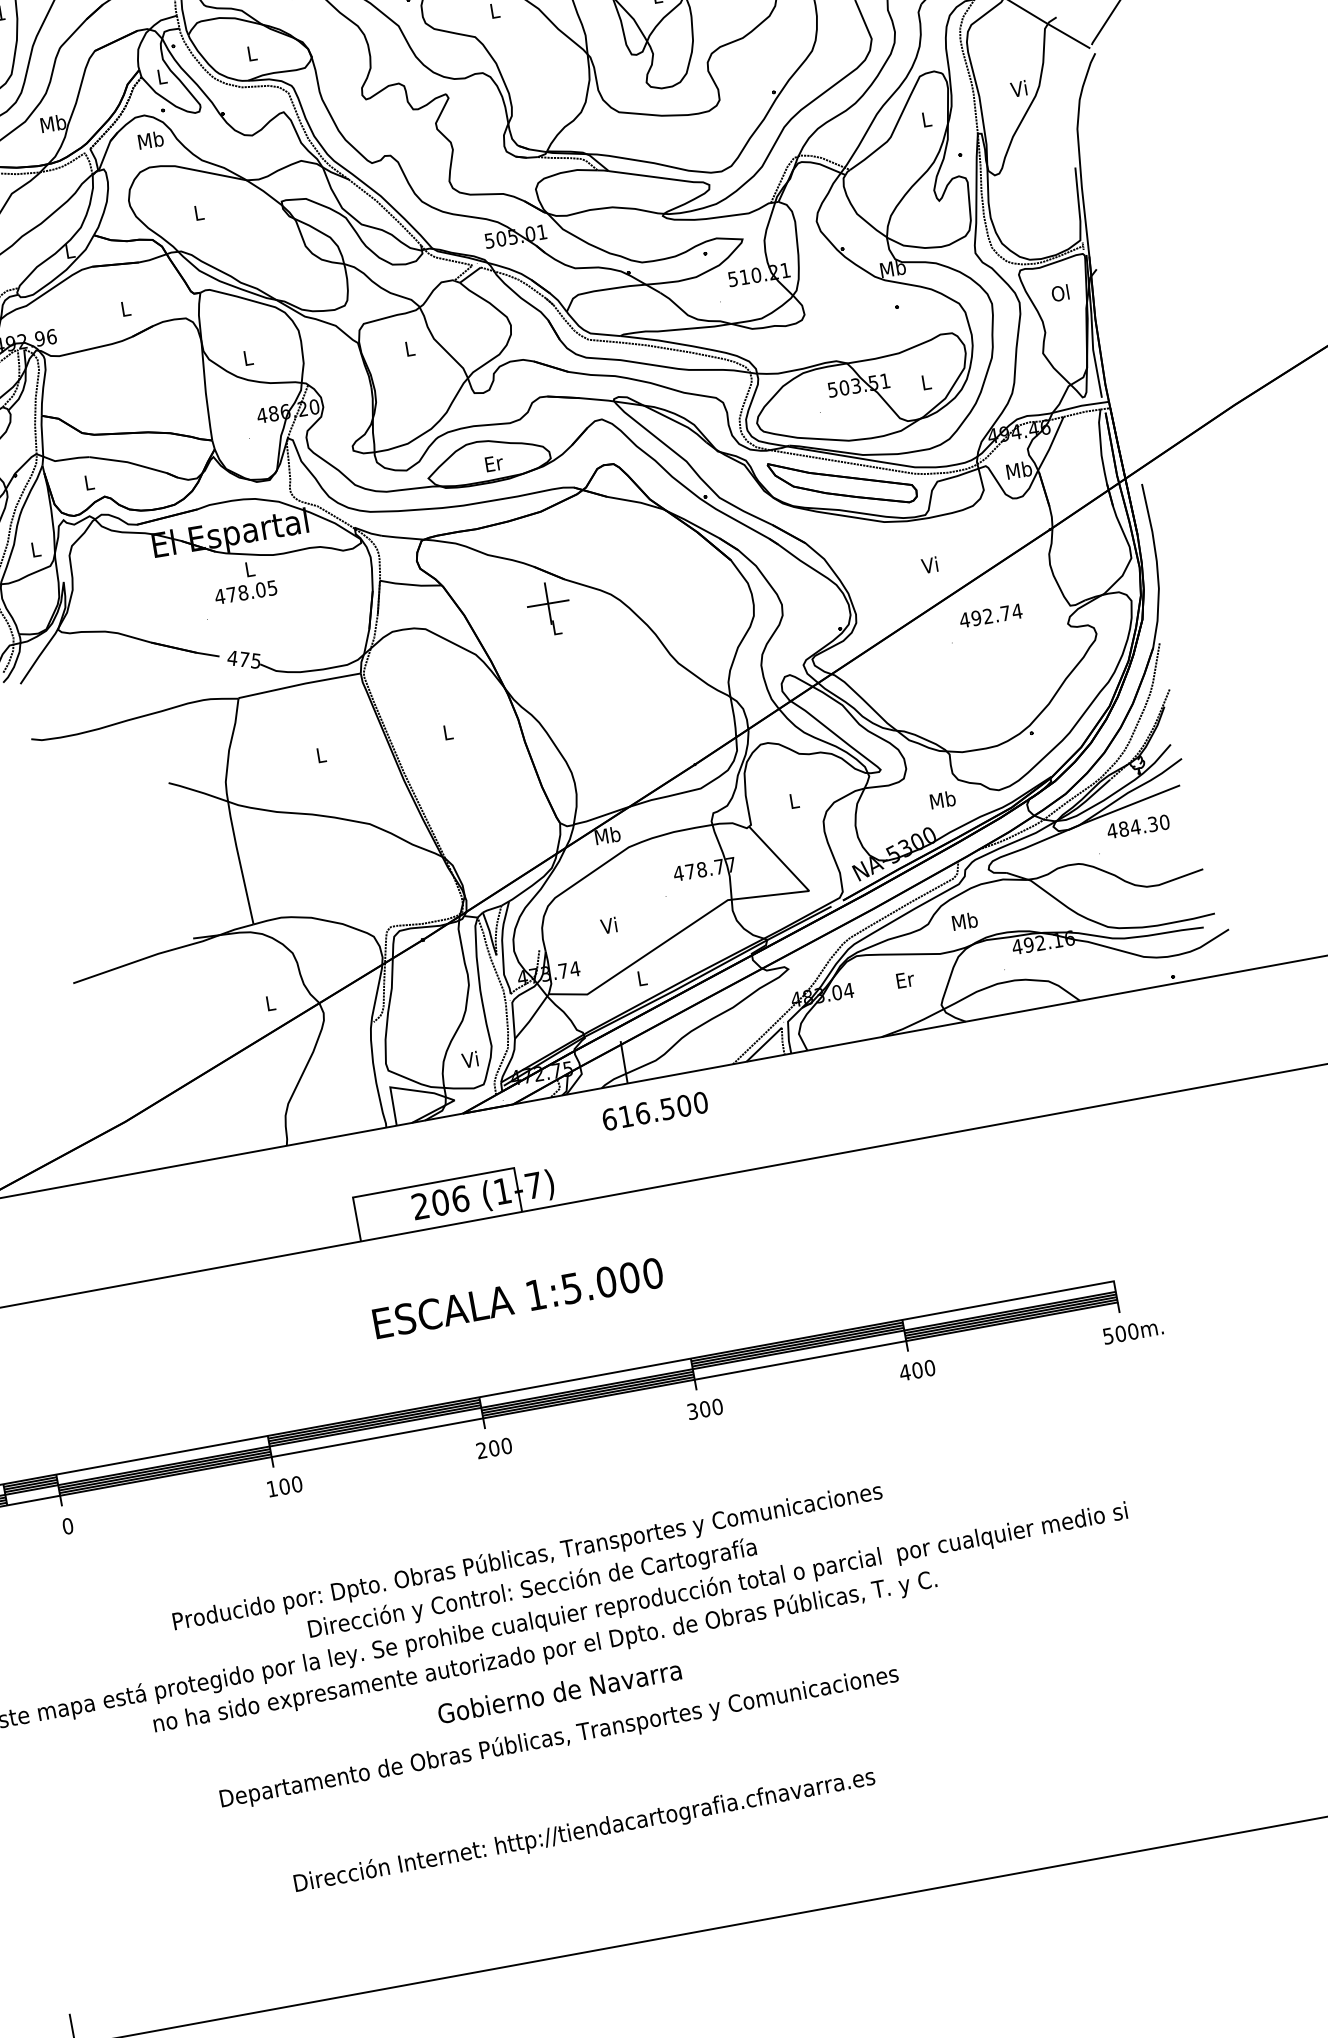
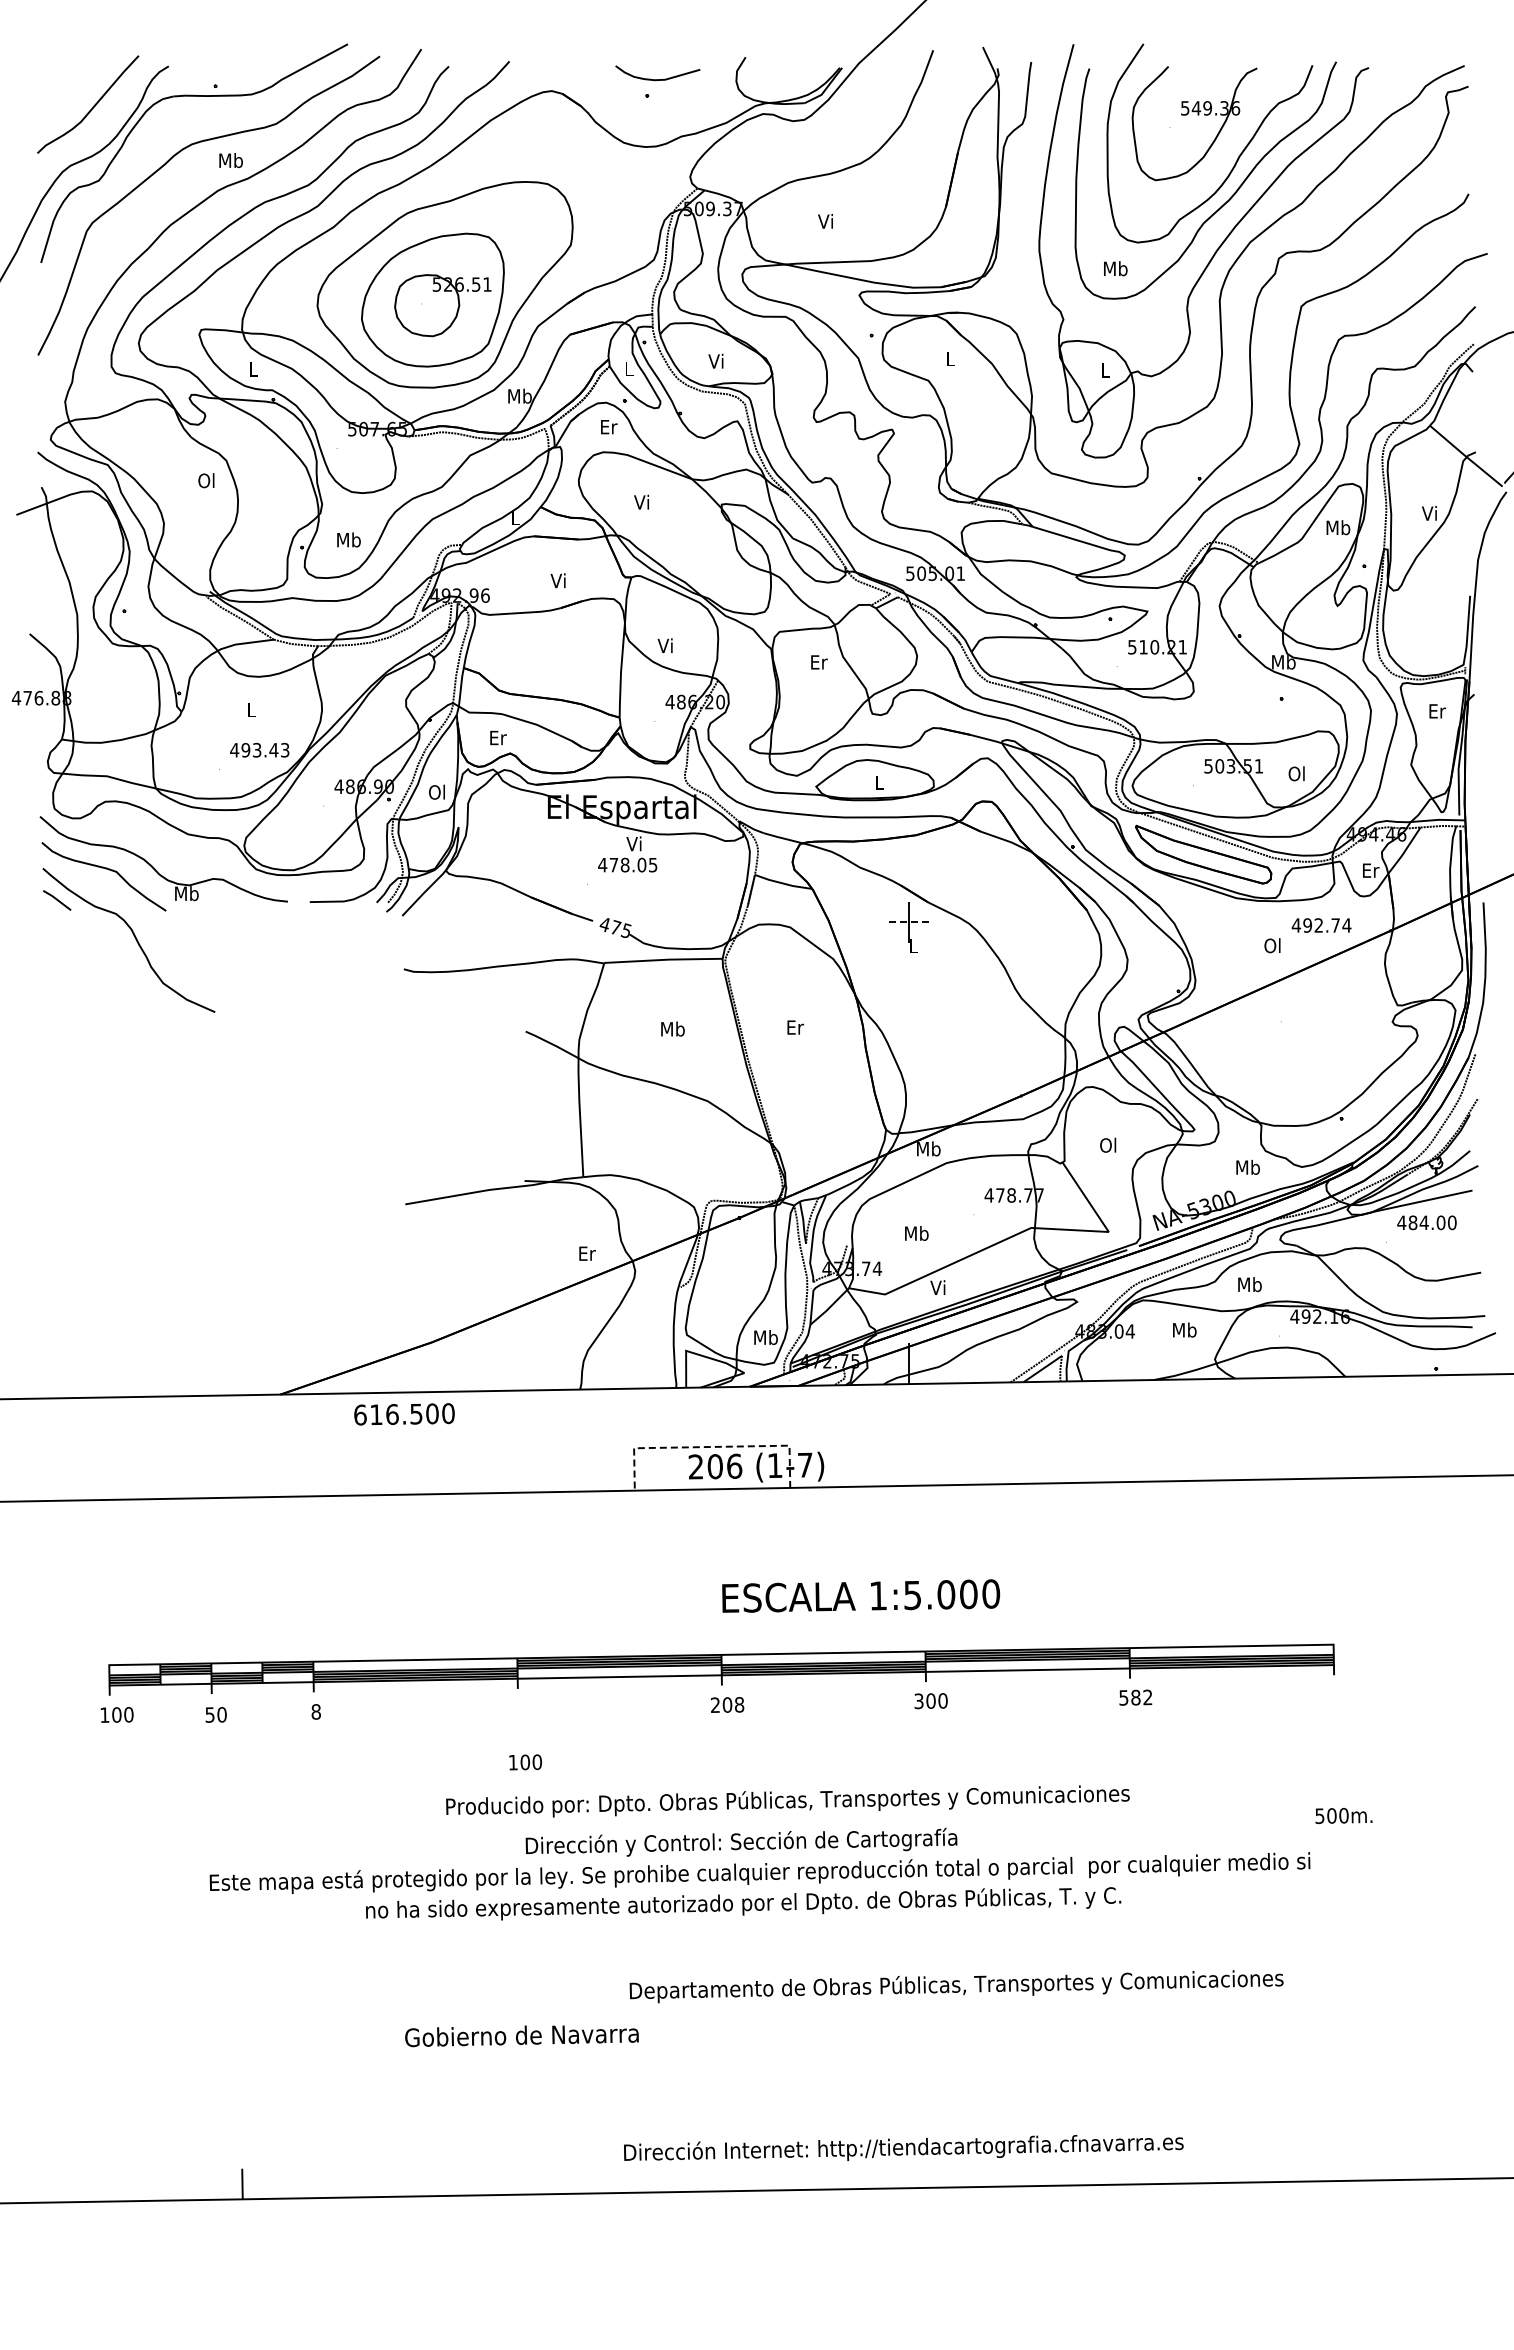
text: (250, 52) -> (715, 360), L -> Vi
text: (926, 119) -> (1338, 527), L -> Mb
text: (150, 139) -> (608, 426), Mb -> Er
text: (197, 212) -> (641, 501), L -> Vi
text: (1061, 292) -> (1437, 710), Ol -> Er
text: (124, 308) -> (557, 580), L -> Vi
text: (410, 348) -> (819, 662), L -> Er
text: (246, 357) -> (664, 645), L -> Vi
text: (925, 382) -> (1296, 773), L -> Ol
text: (494, 463) -> (880, 782), Er -> L
text: (1019, 470) -> (1370, 870), Mb -> Er
text: (89, 482) -> (498, 737), L -> Er
text: (34, 548) -> (436, 791), L -> Ol
text: (930, 565) -> (1272, 945), Vi -> Ol
text: (248, 568) -> (633, 843), L -> Vi
line: (548, 603) -> (909, 922), solid -> dashed
text: (990, 615) -> (1321, 925), moved
text: (448, 732) -> (795, 1027), L -> Er
text: (320, 754) -> (672, 1028), L -> Mb
text: (793, 800) -> (1108, 1144), L -> Ol
text: (1152, 824) -> (1440, 1222), 484.30 -> 484.00
text: (609, 925) -> (916, 1233), Vi -> Mb
text: (640, 978) -> (937, 1287), L -> Vi
text: (904, 979) -> (1184, 1329), Er -> Mb
text: (271, 1003) -> (587, 1253), L -> Er
text: (470, 1059) -> (765, 1337), Vi -> Mb
text: (655, 1111) -> (404, 1414), moved
line: (433, 1182) -> (711, 1446), solid -> dashed
text: (518, 1297) -> (861, 1595), moved
text: (1132, 1331) -> (1343, 1815), moved
text: (917, 1370) -> (1135, 1697), 400 -> 582
text: (506, 1445) -> (739, 1704), 200 -> 208
text: (284, 1486) -> (525, 1762), moved
text: (67, 1525) -> (315, 1711), 0 -> 8
text: (527, 1557) -> (787, 1801), moved
text: (559, 1693) -> (521, 2036), moved
text: (559, 1738) -> (956, 1986), moved
text: (584, 1831) -> (903, 2148), moved

